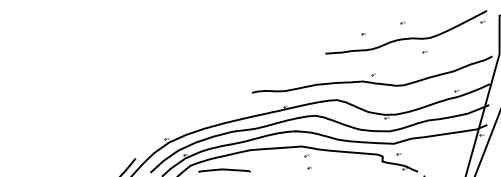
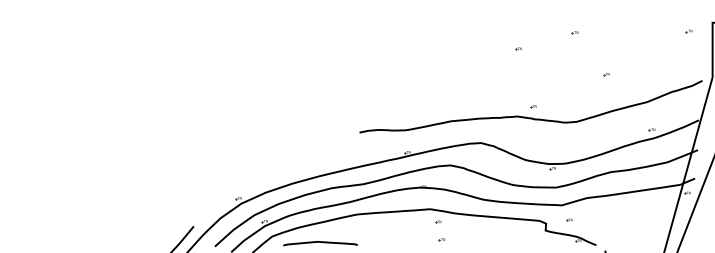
curve: (406, 38) -> (580, 54), removed

